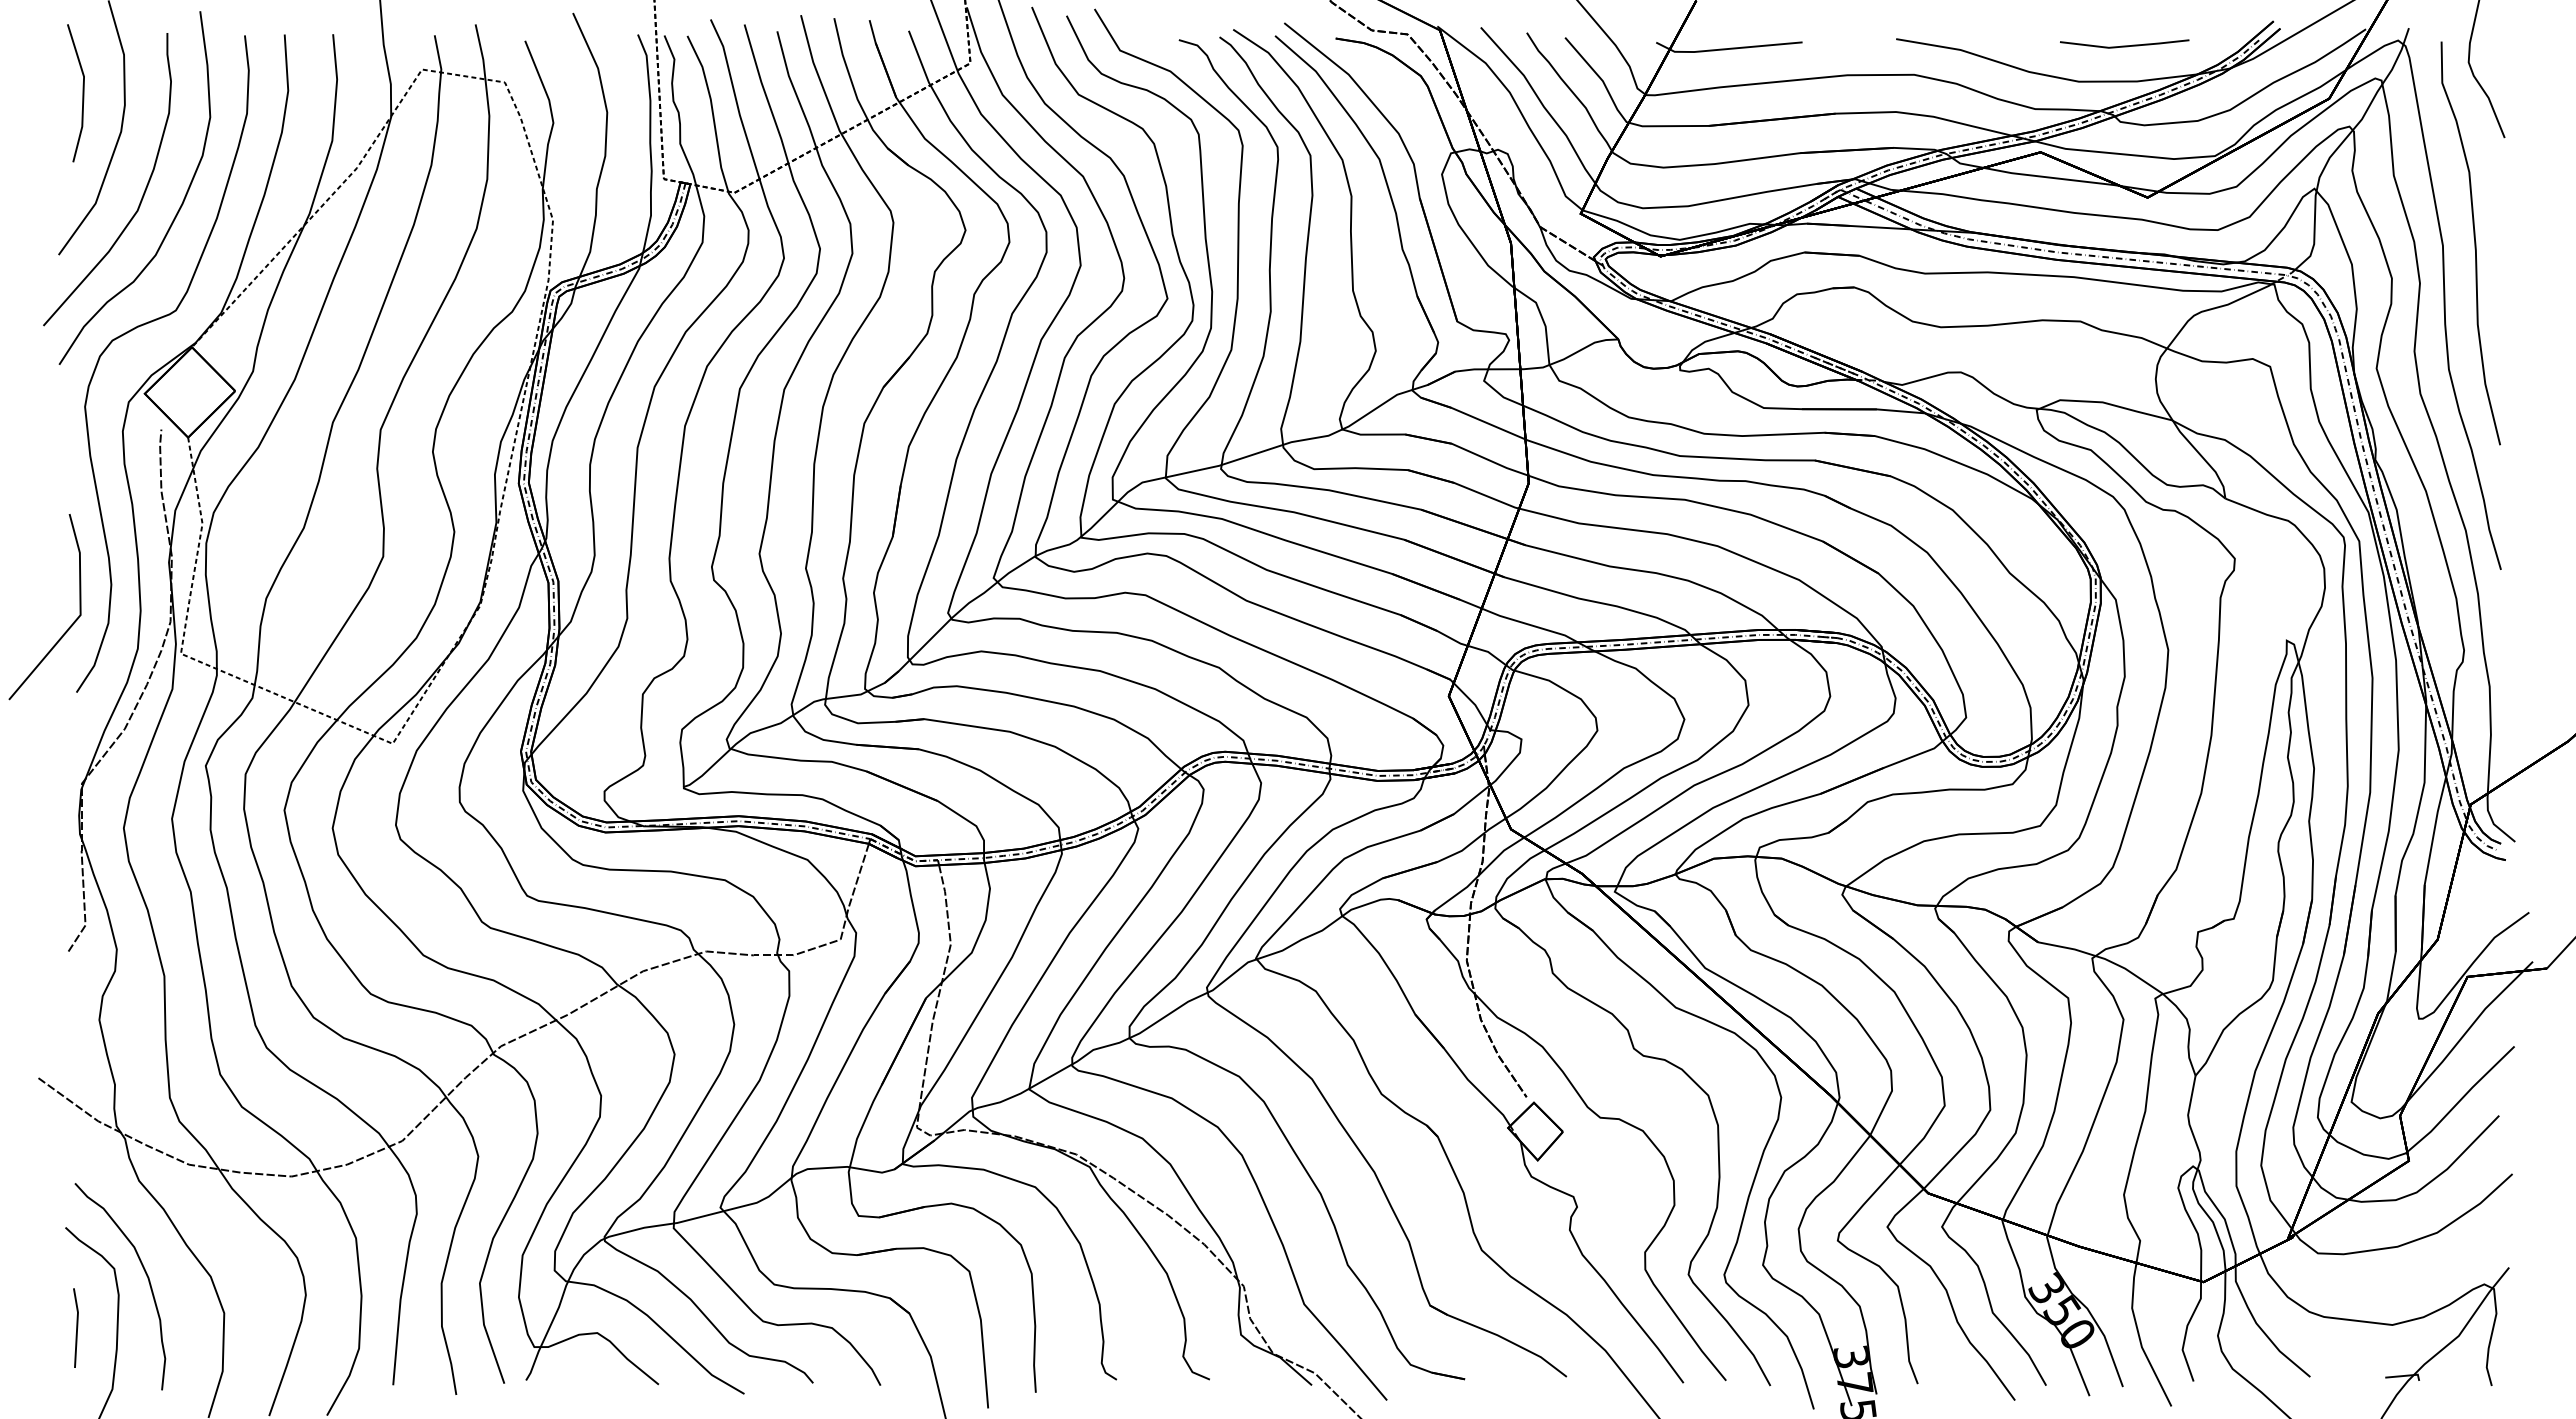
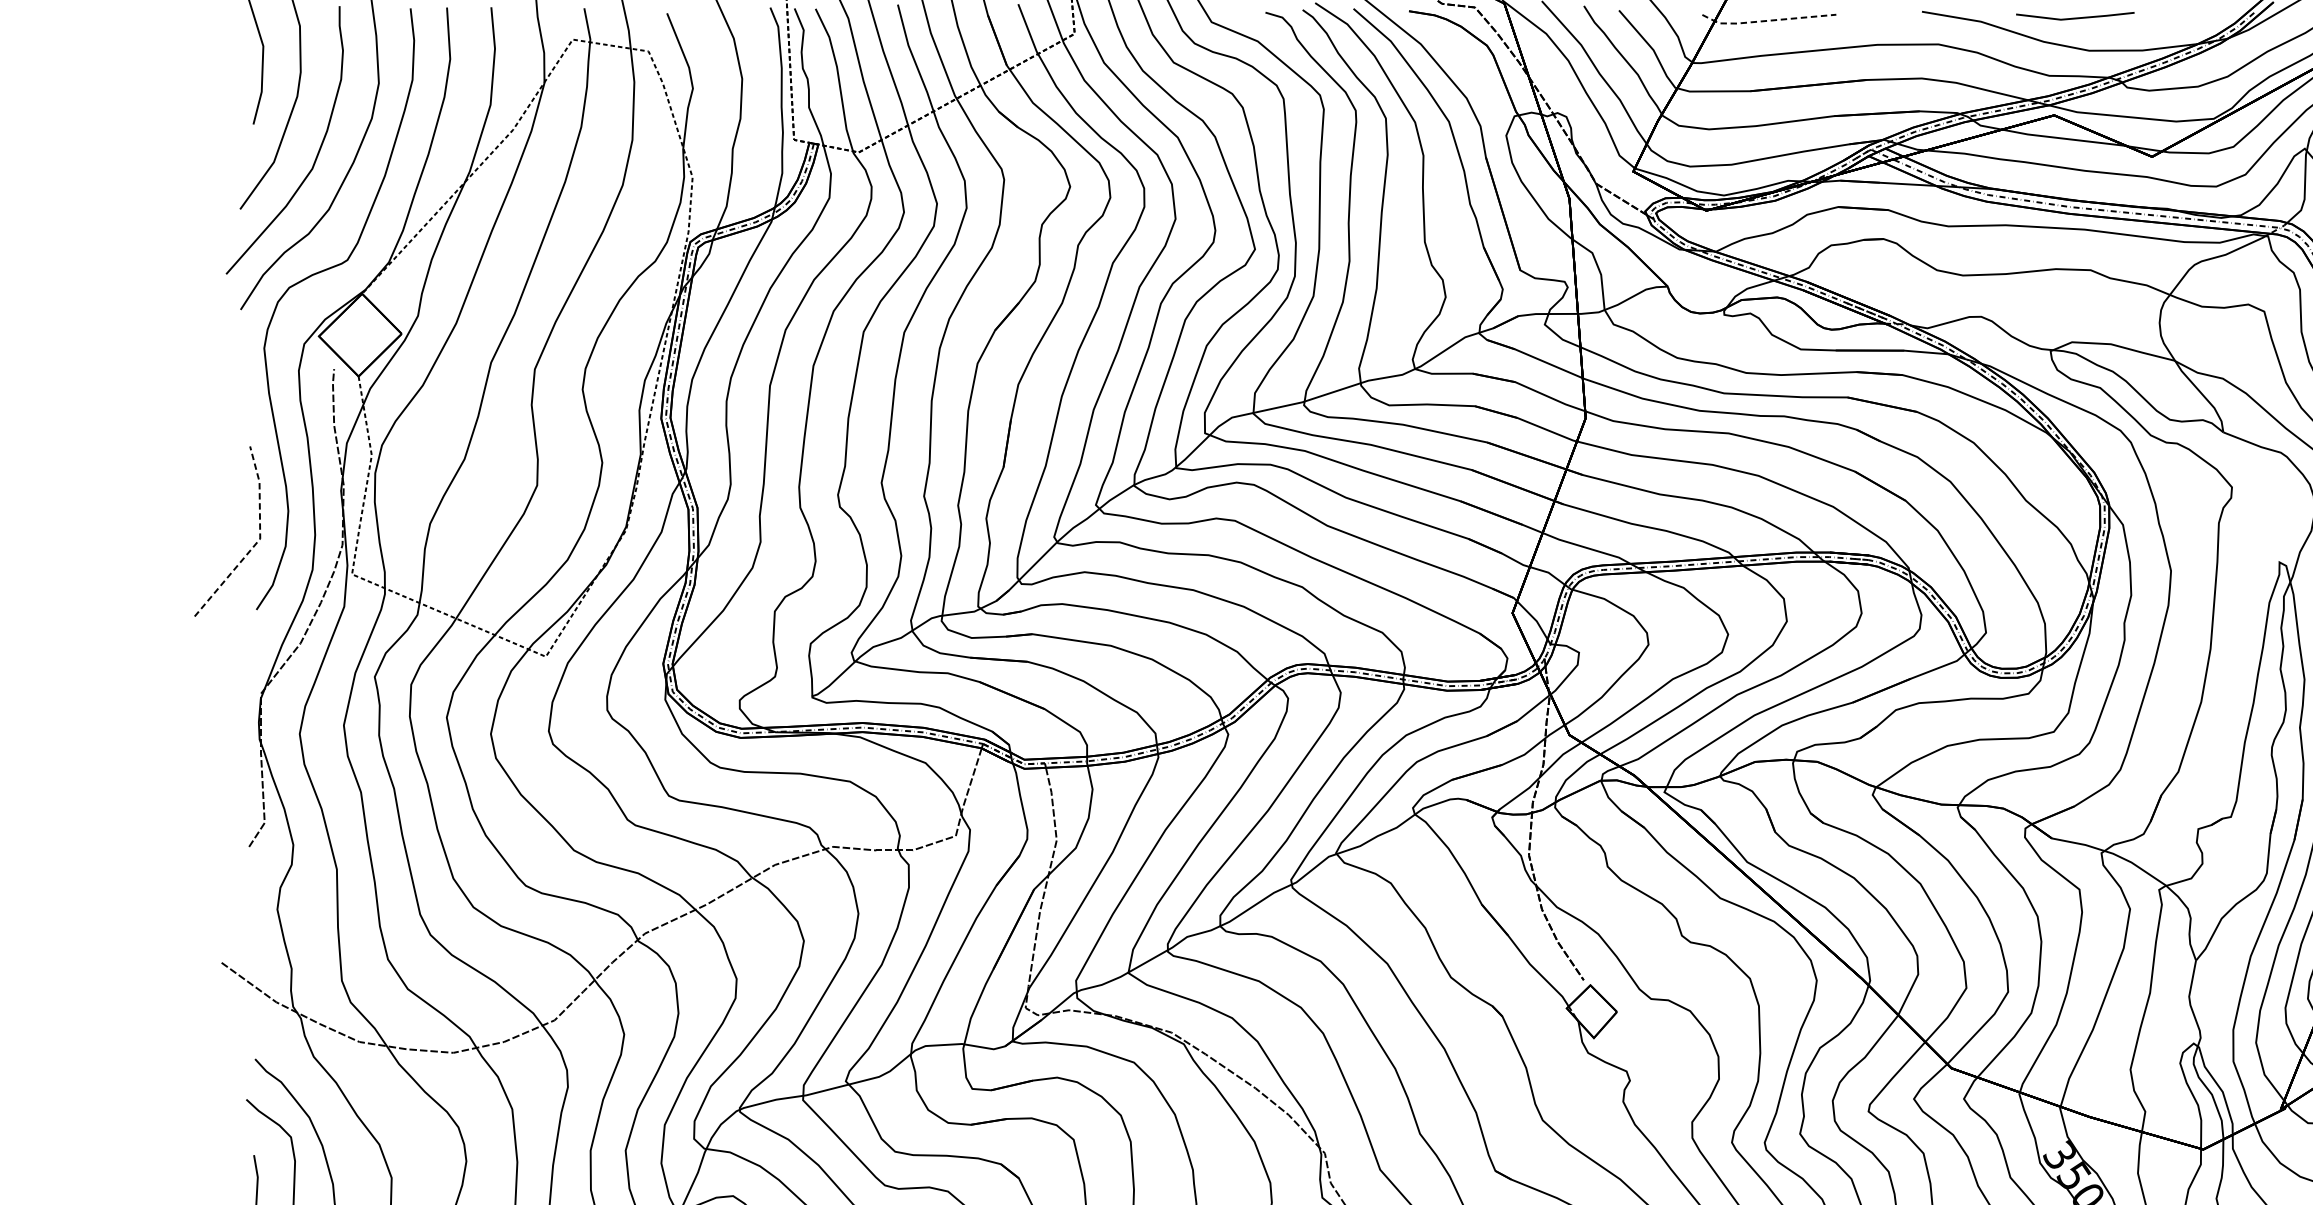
line: (2124, 45) -> (2075, 17), moved
line: (1727, 49) -> (1767, 21), solid -> dashed
line: (79, 616) -> (259, 540), solid -> dashed

